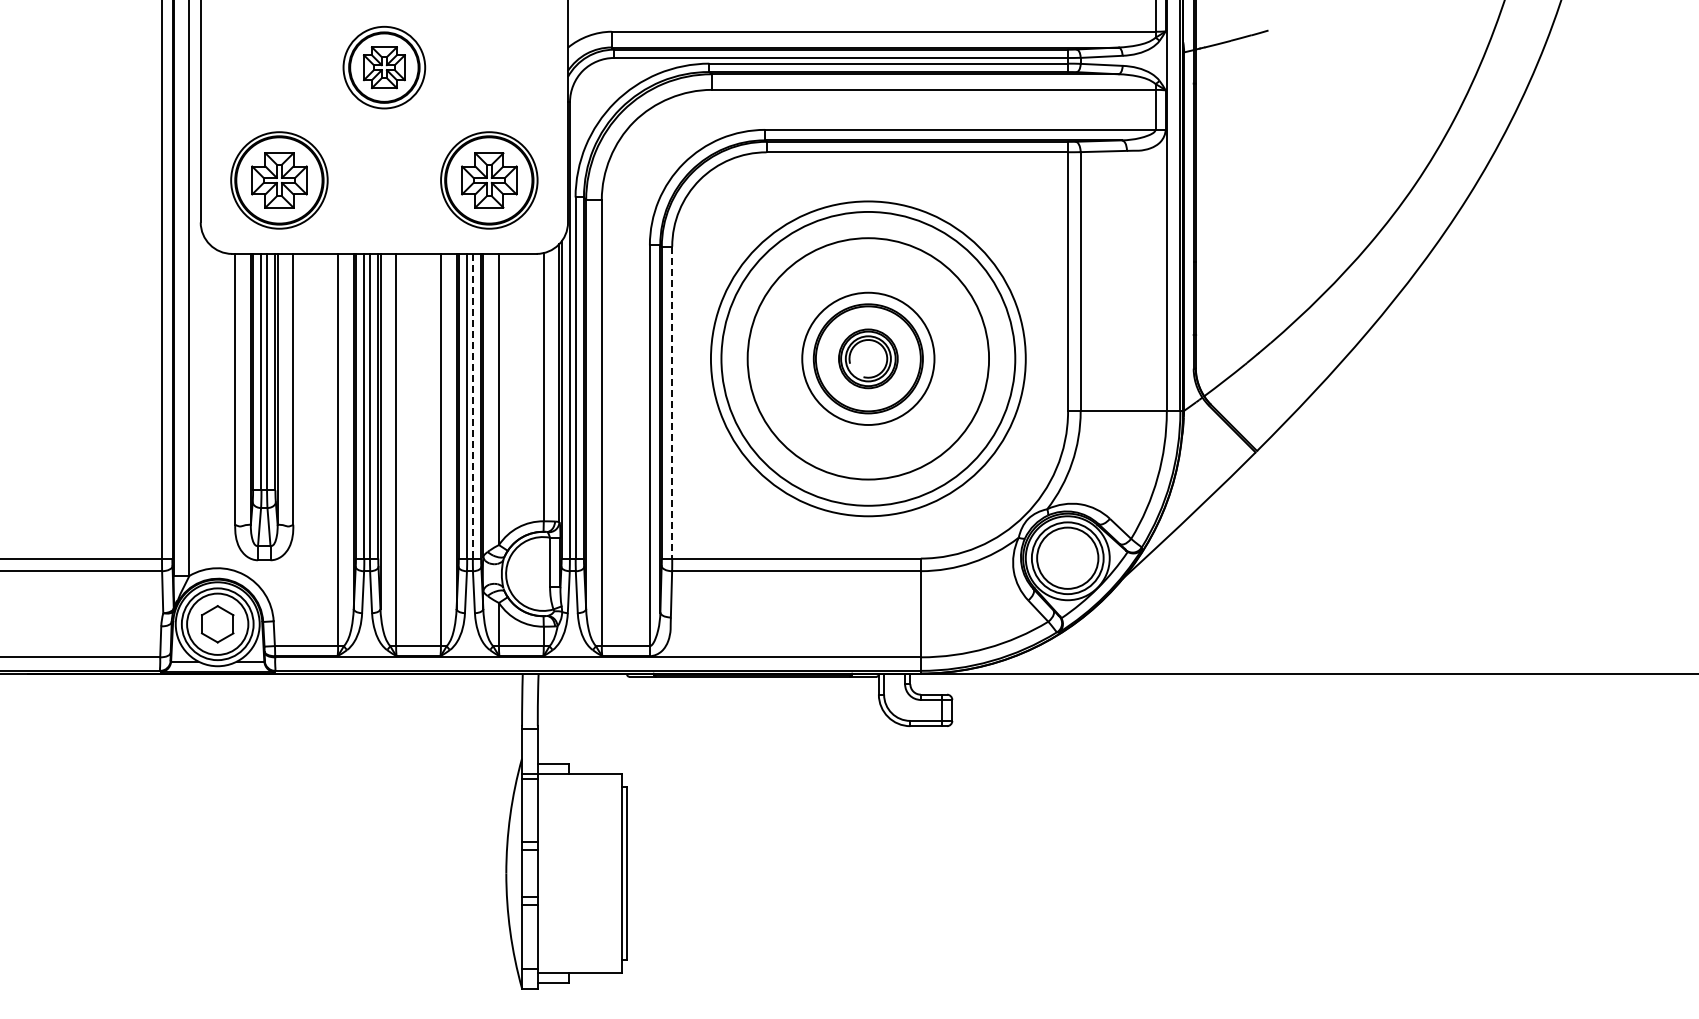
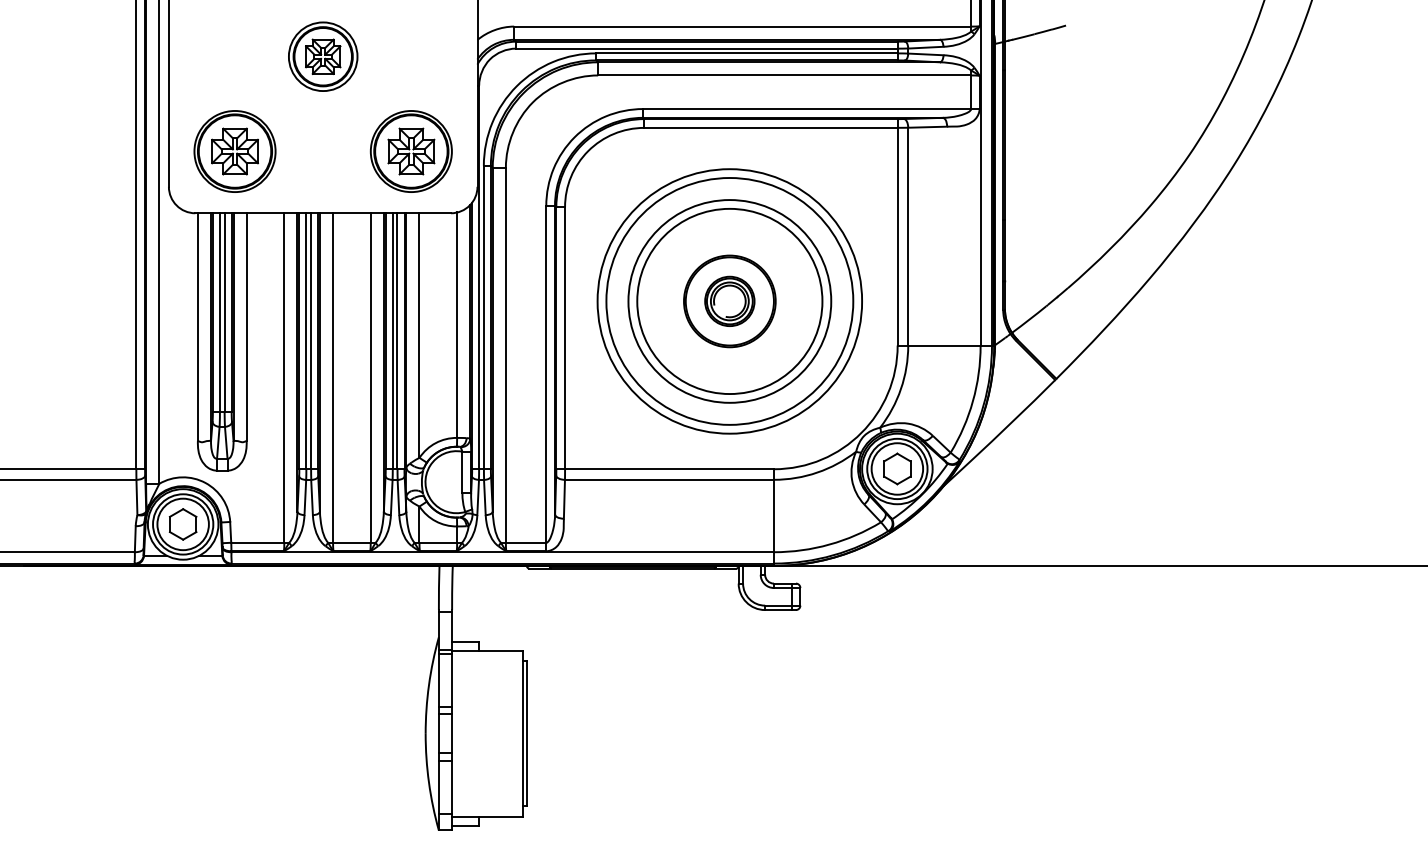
circle: (868, 358) -> (729, 301), size x1.67
line: (672, 402) -> (565, 338), dashed -> solid
line: (472, 406) -> (397, 341), dashed -> solid
part: (1067, 558) -> (897, 469), added

